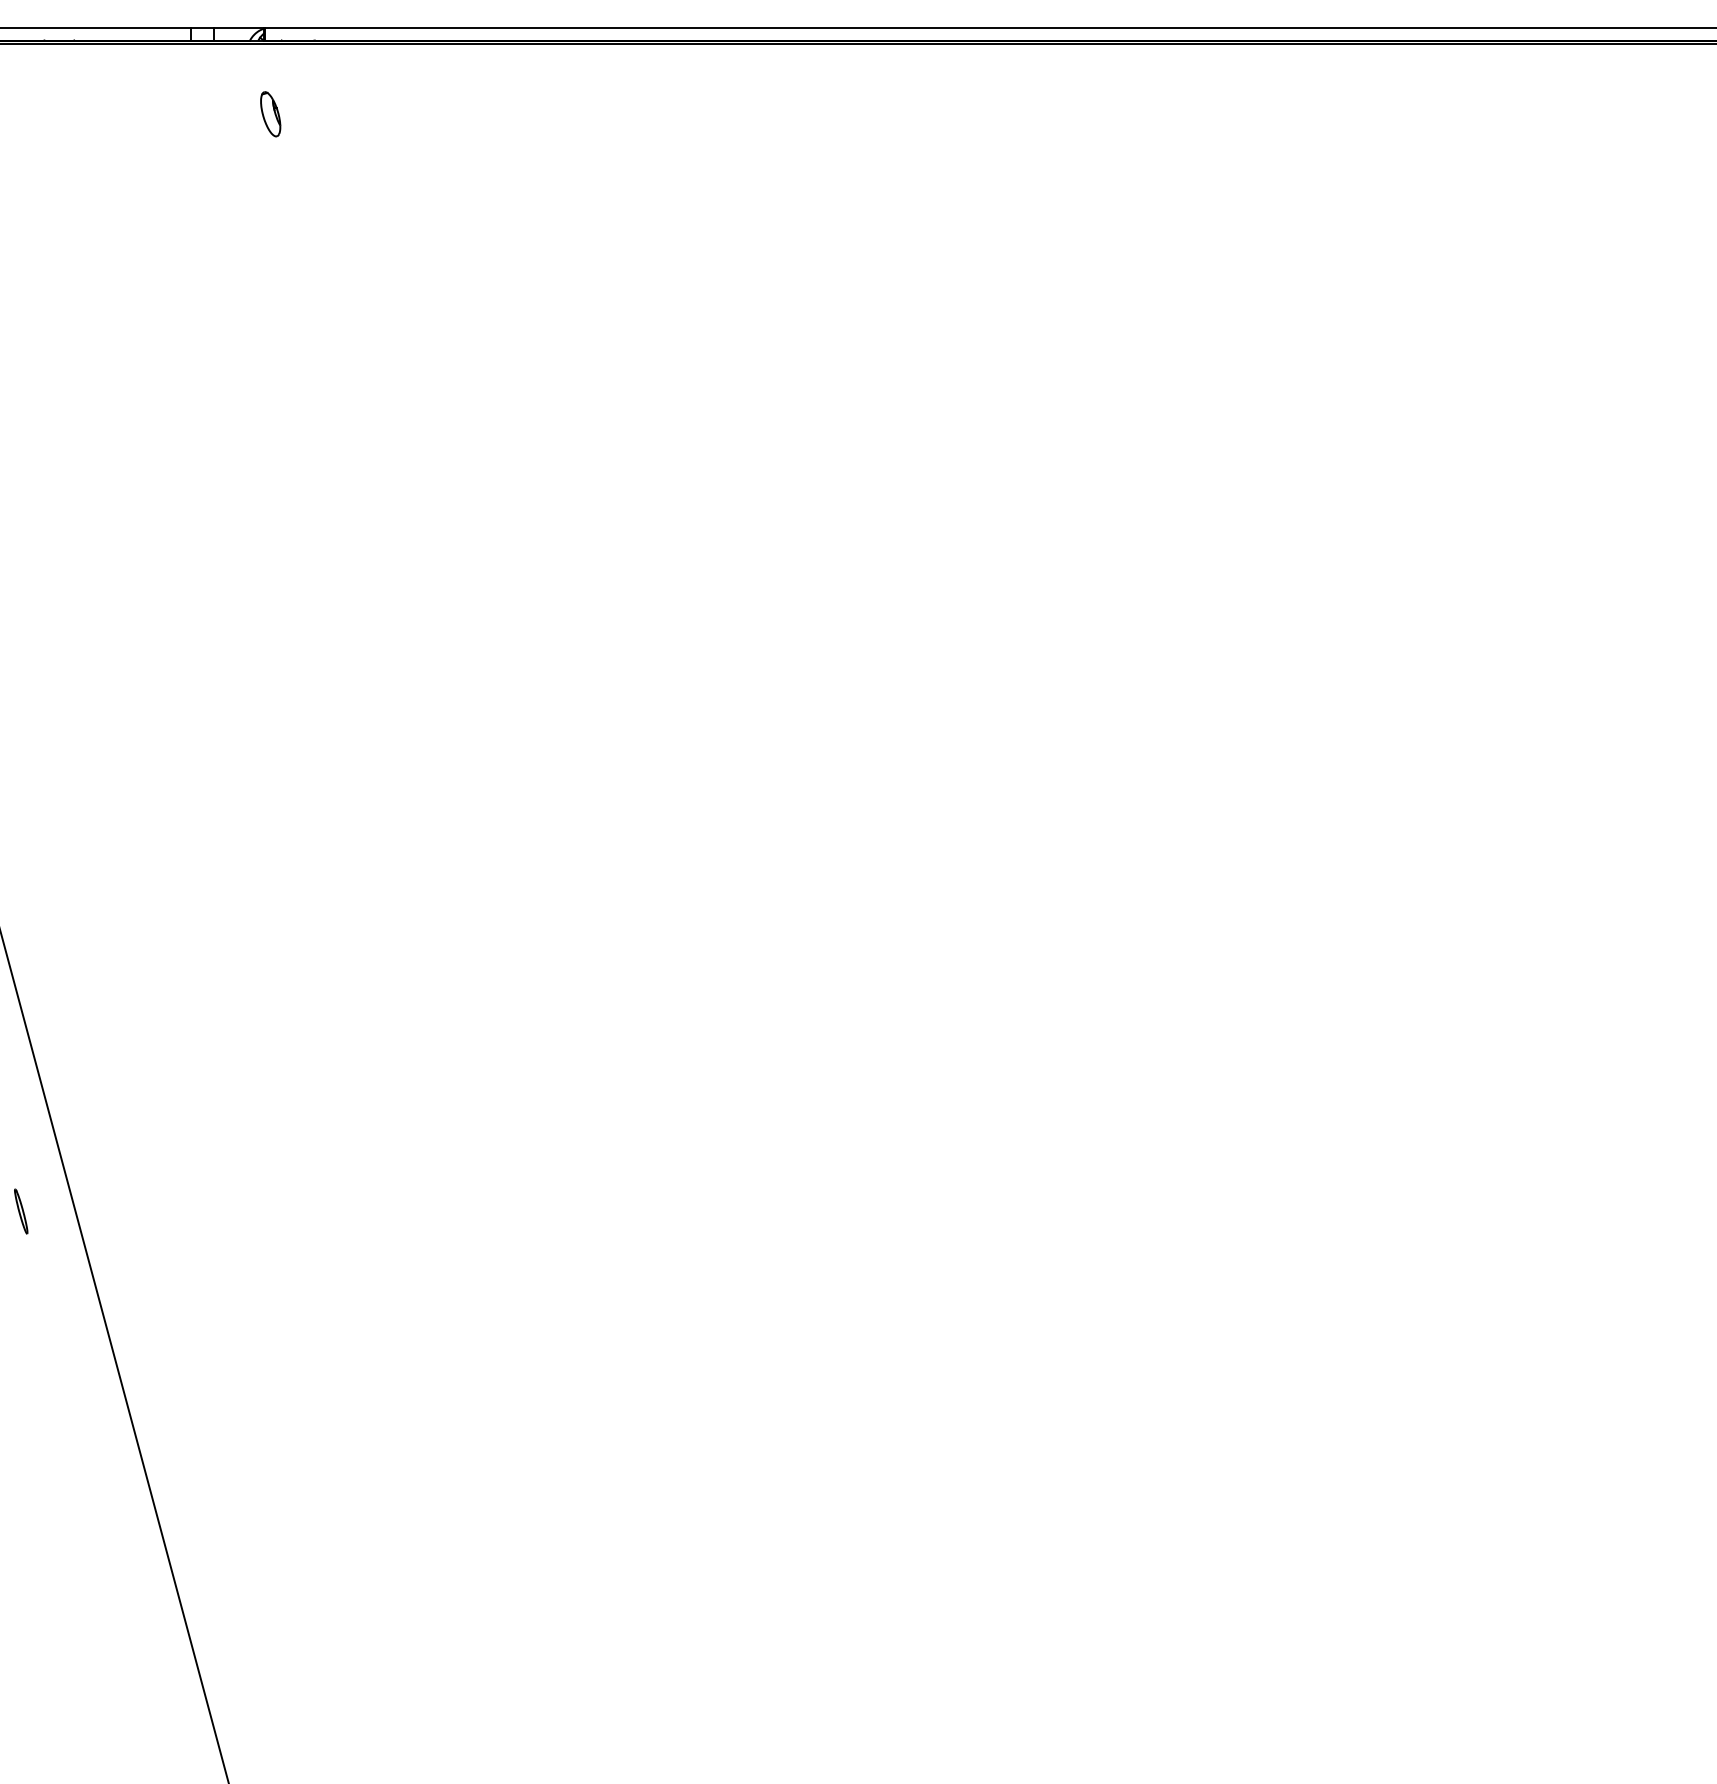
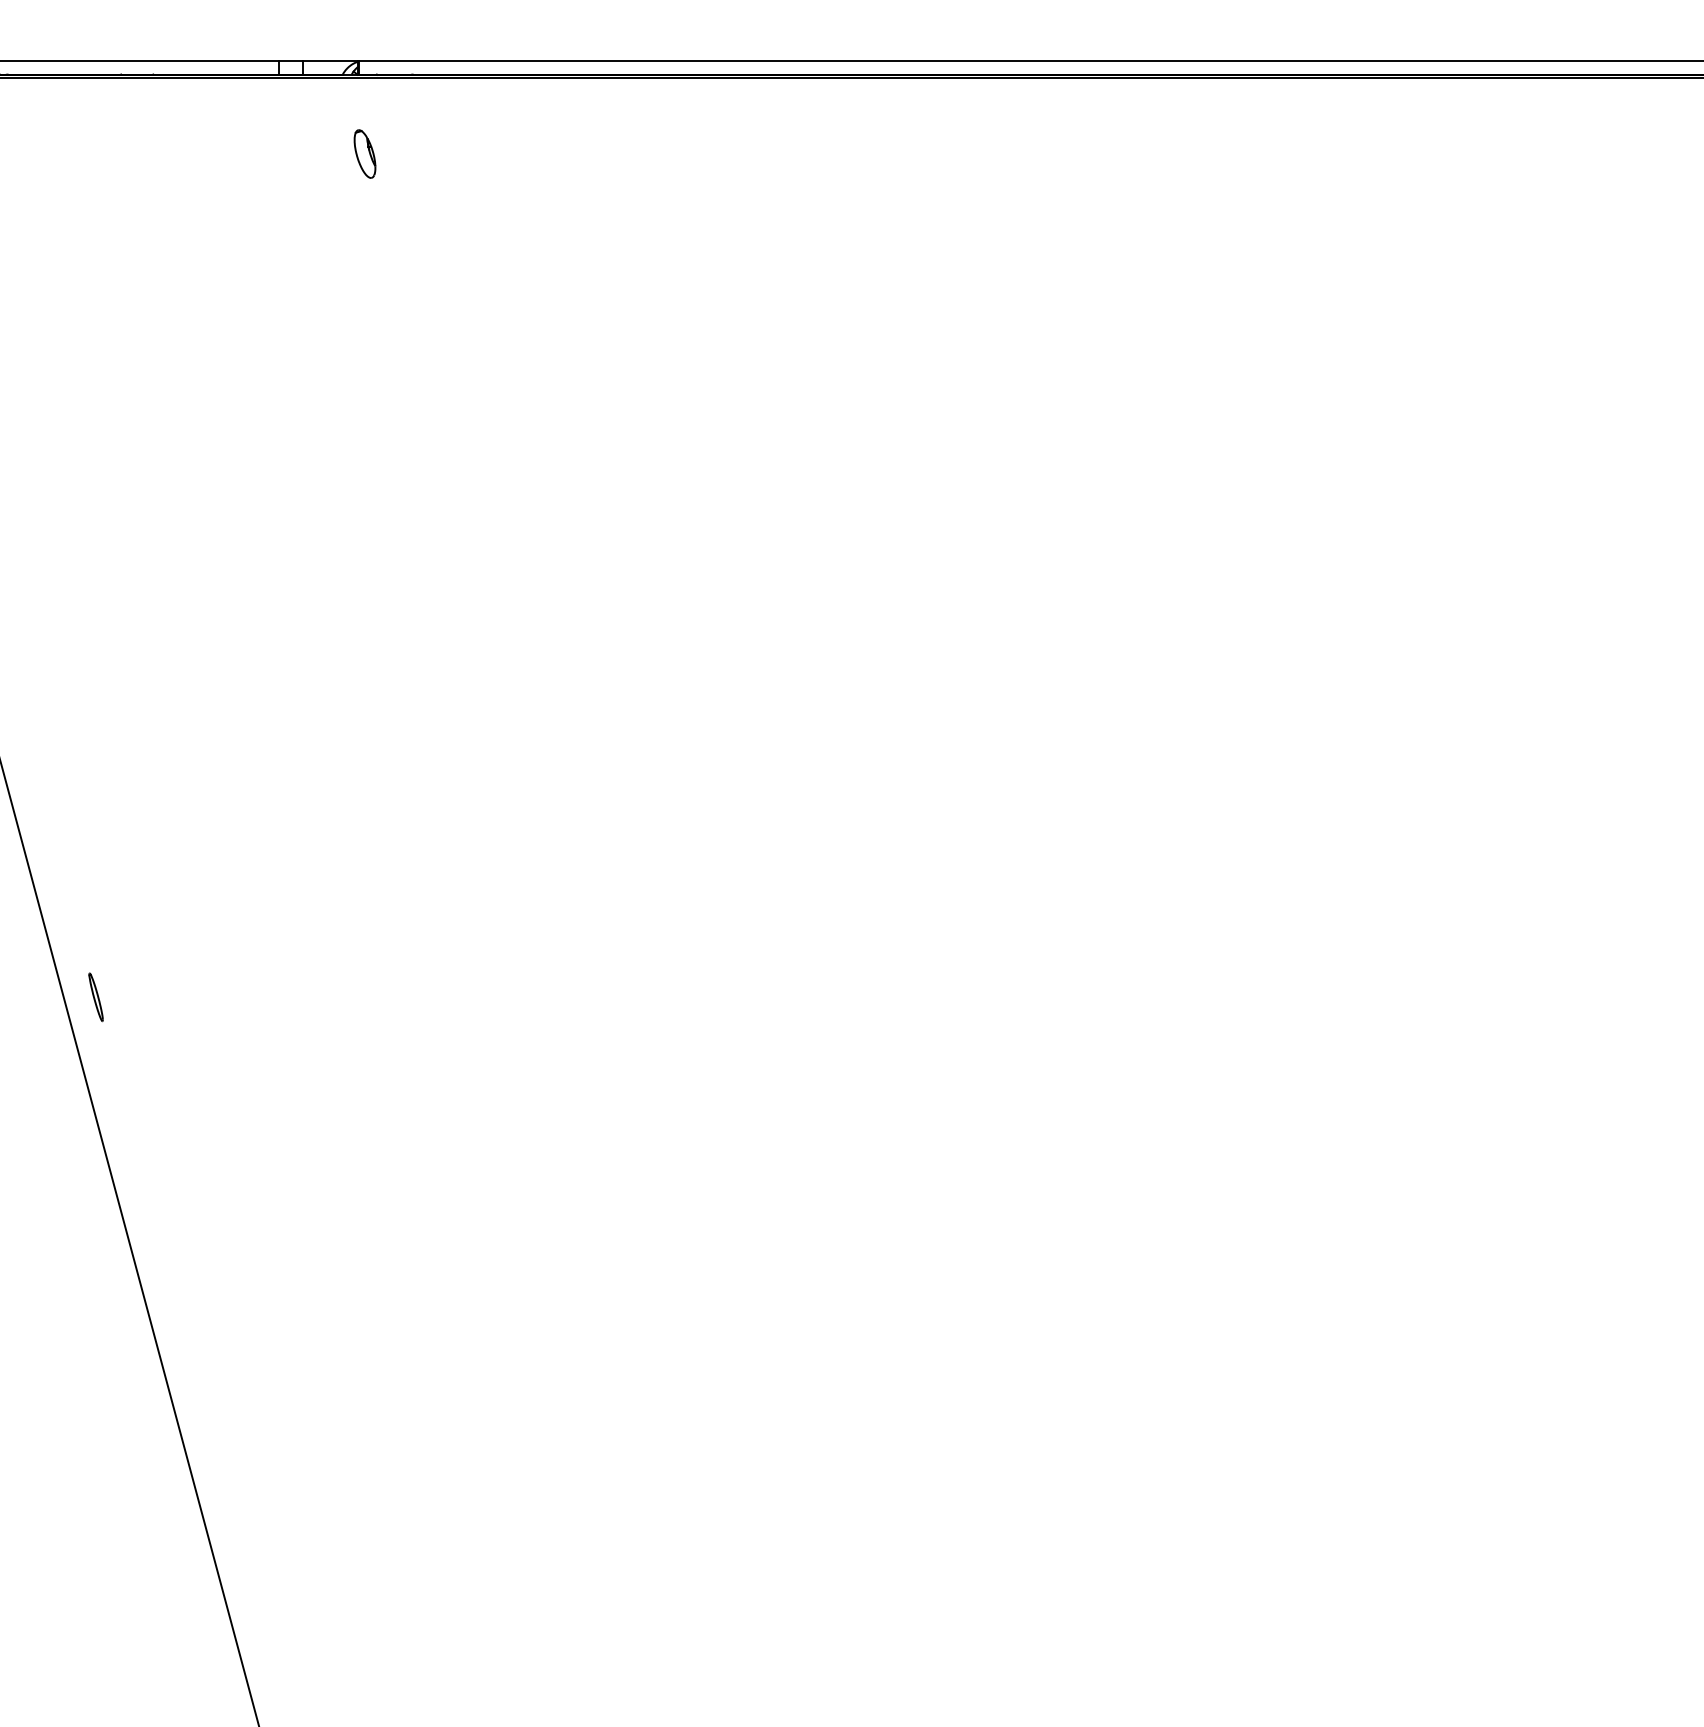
part: (21, 1211) -> (96, 997), moved

